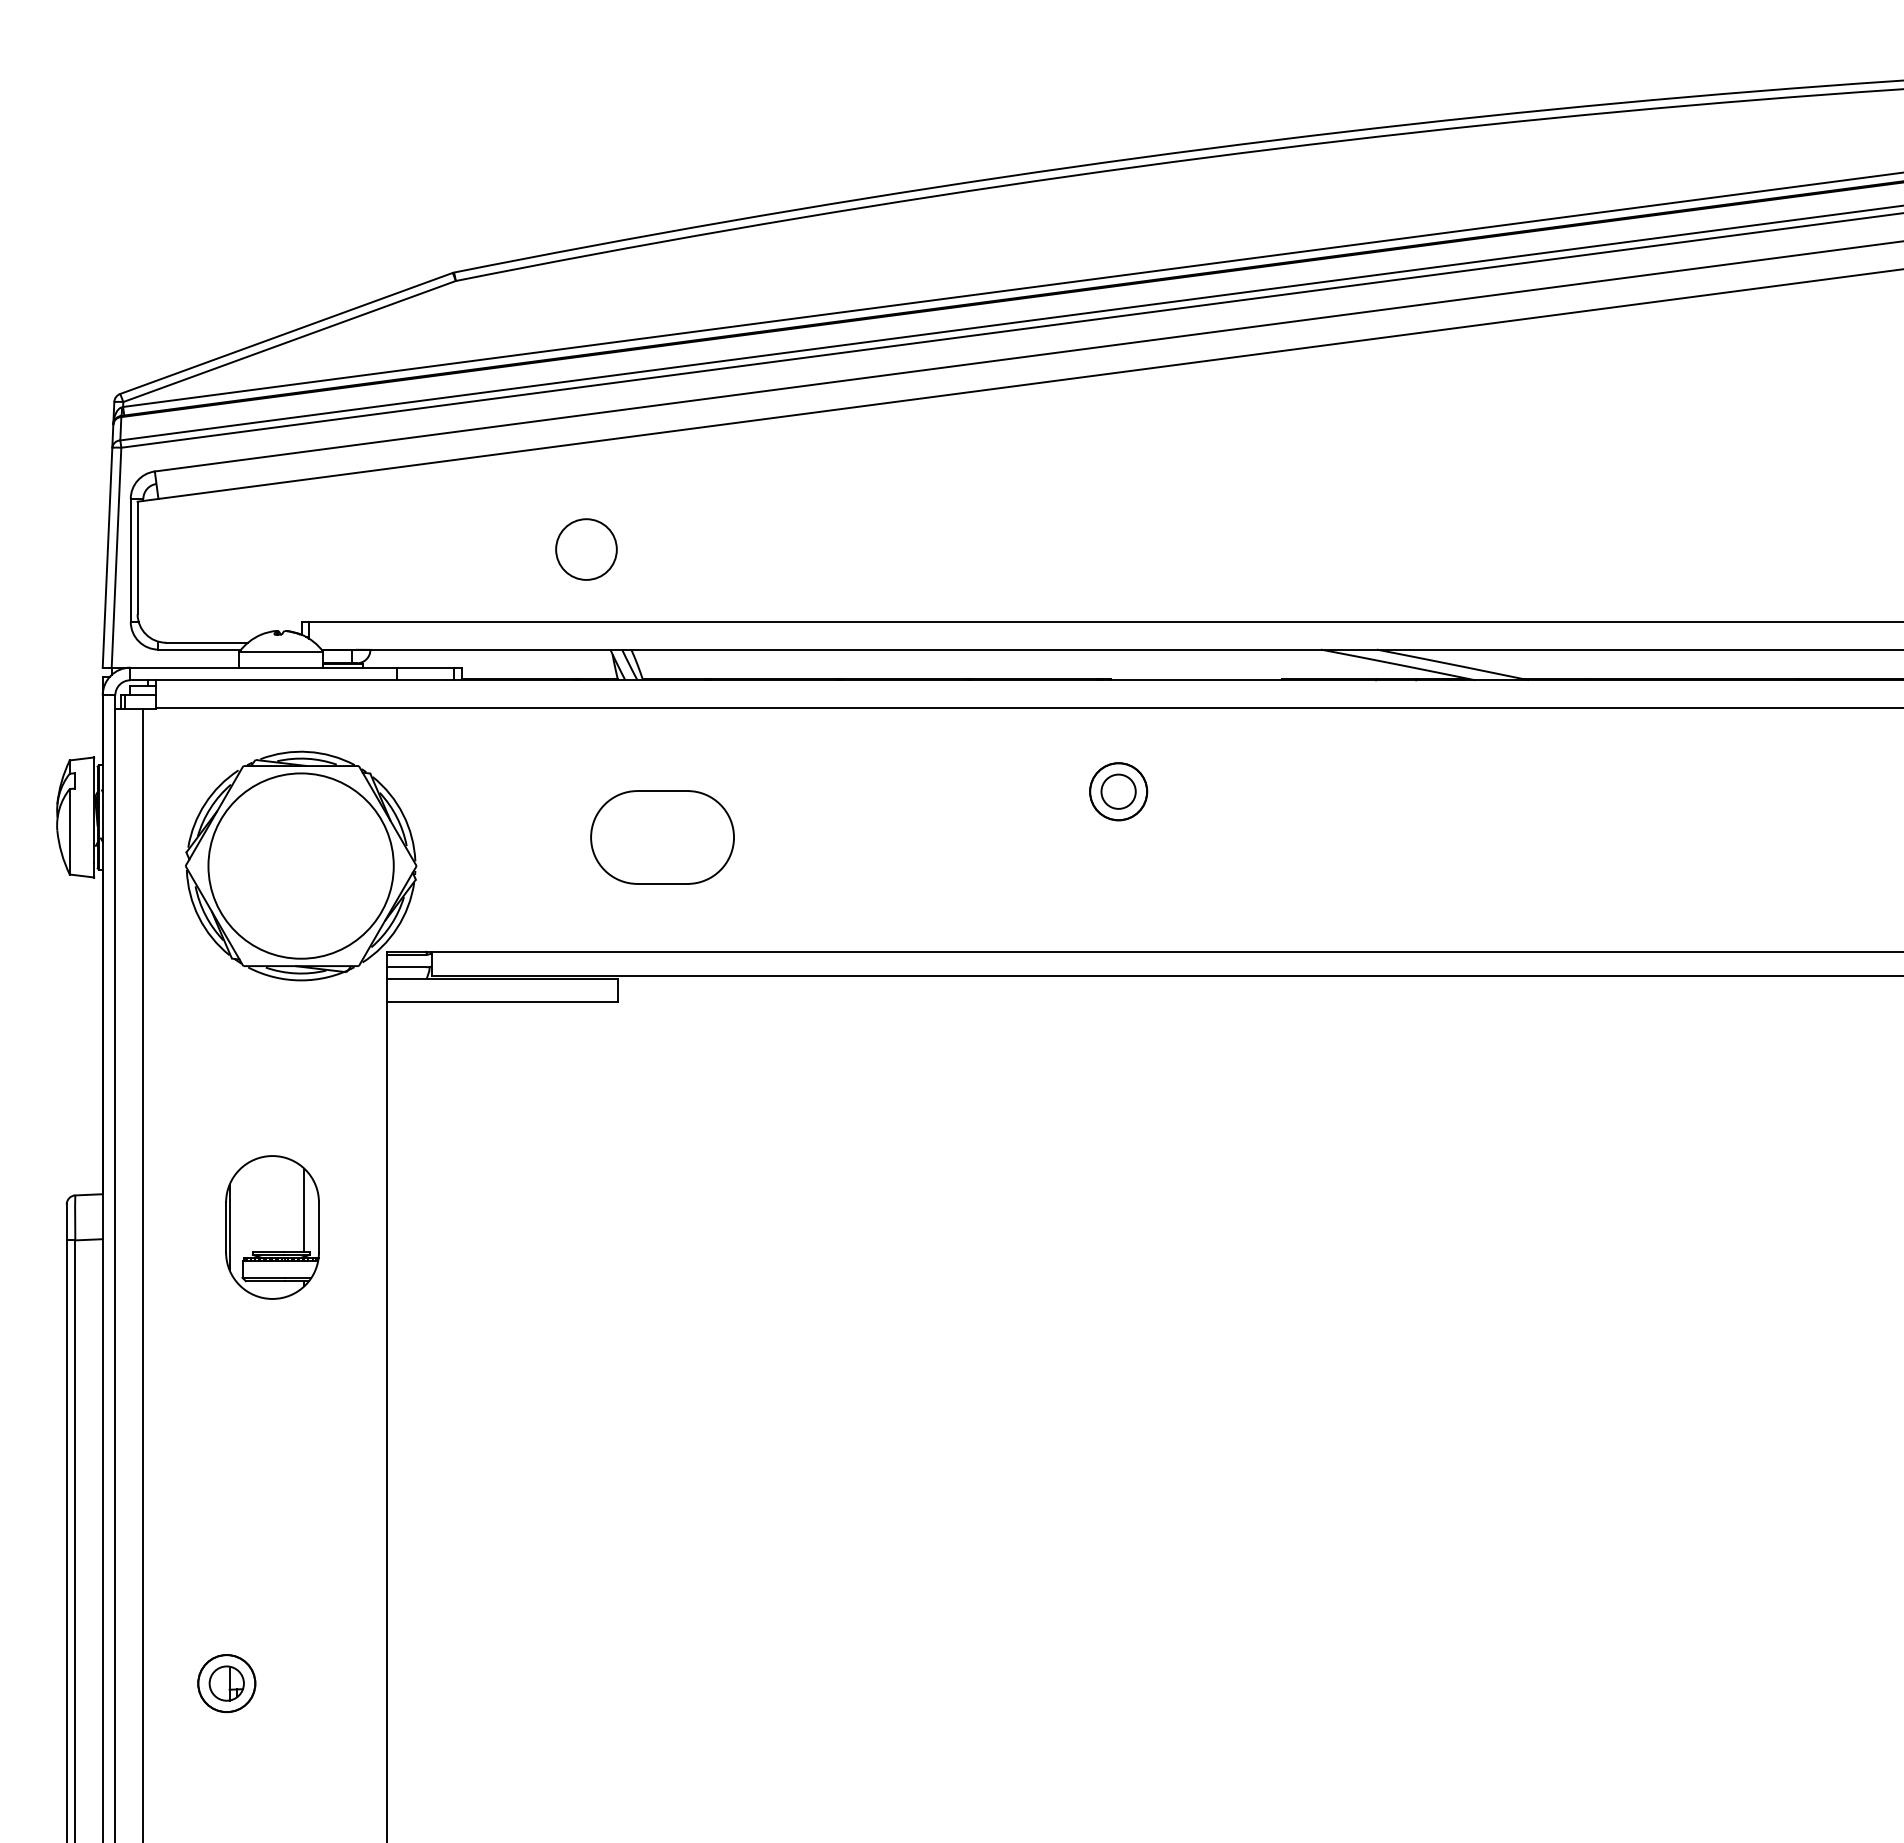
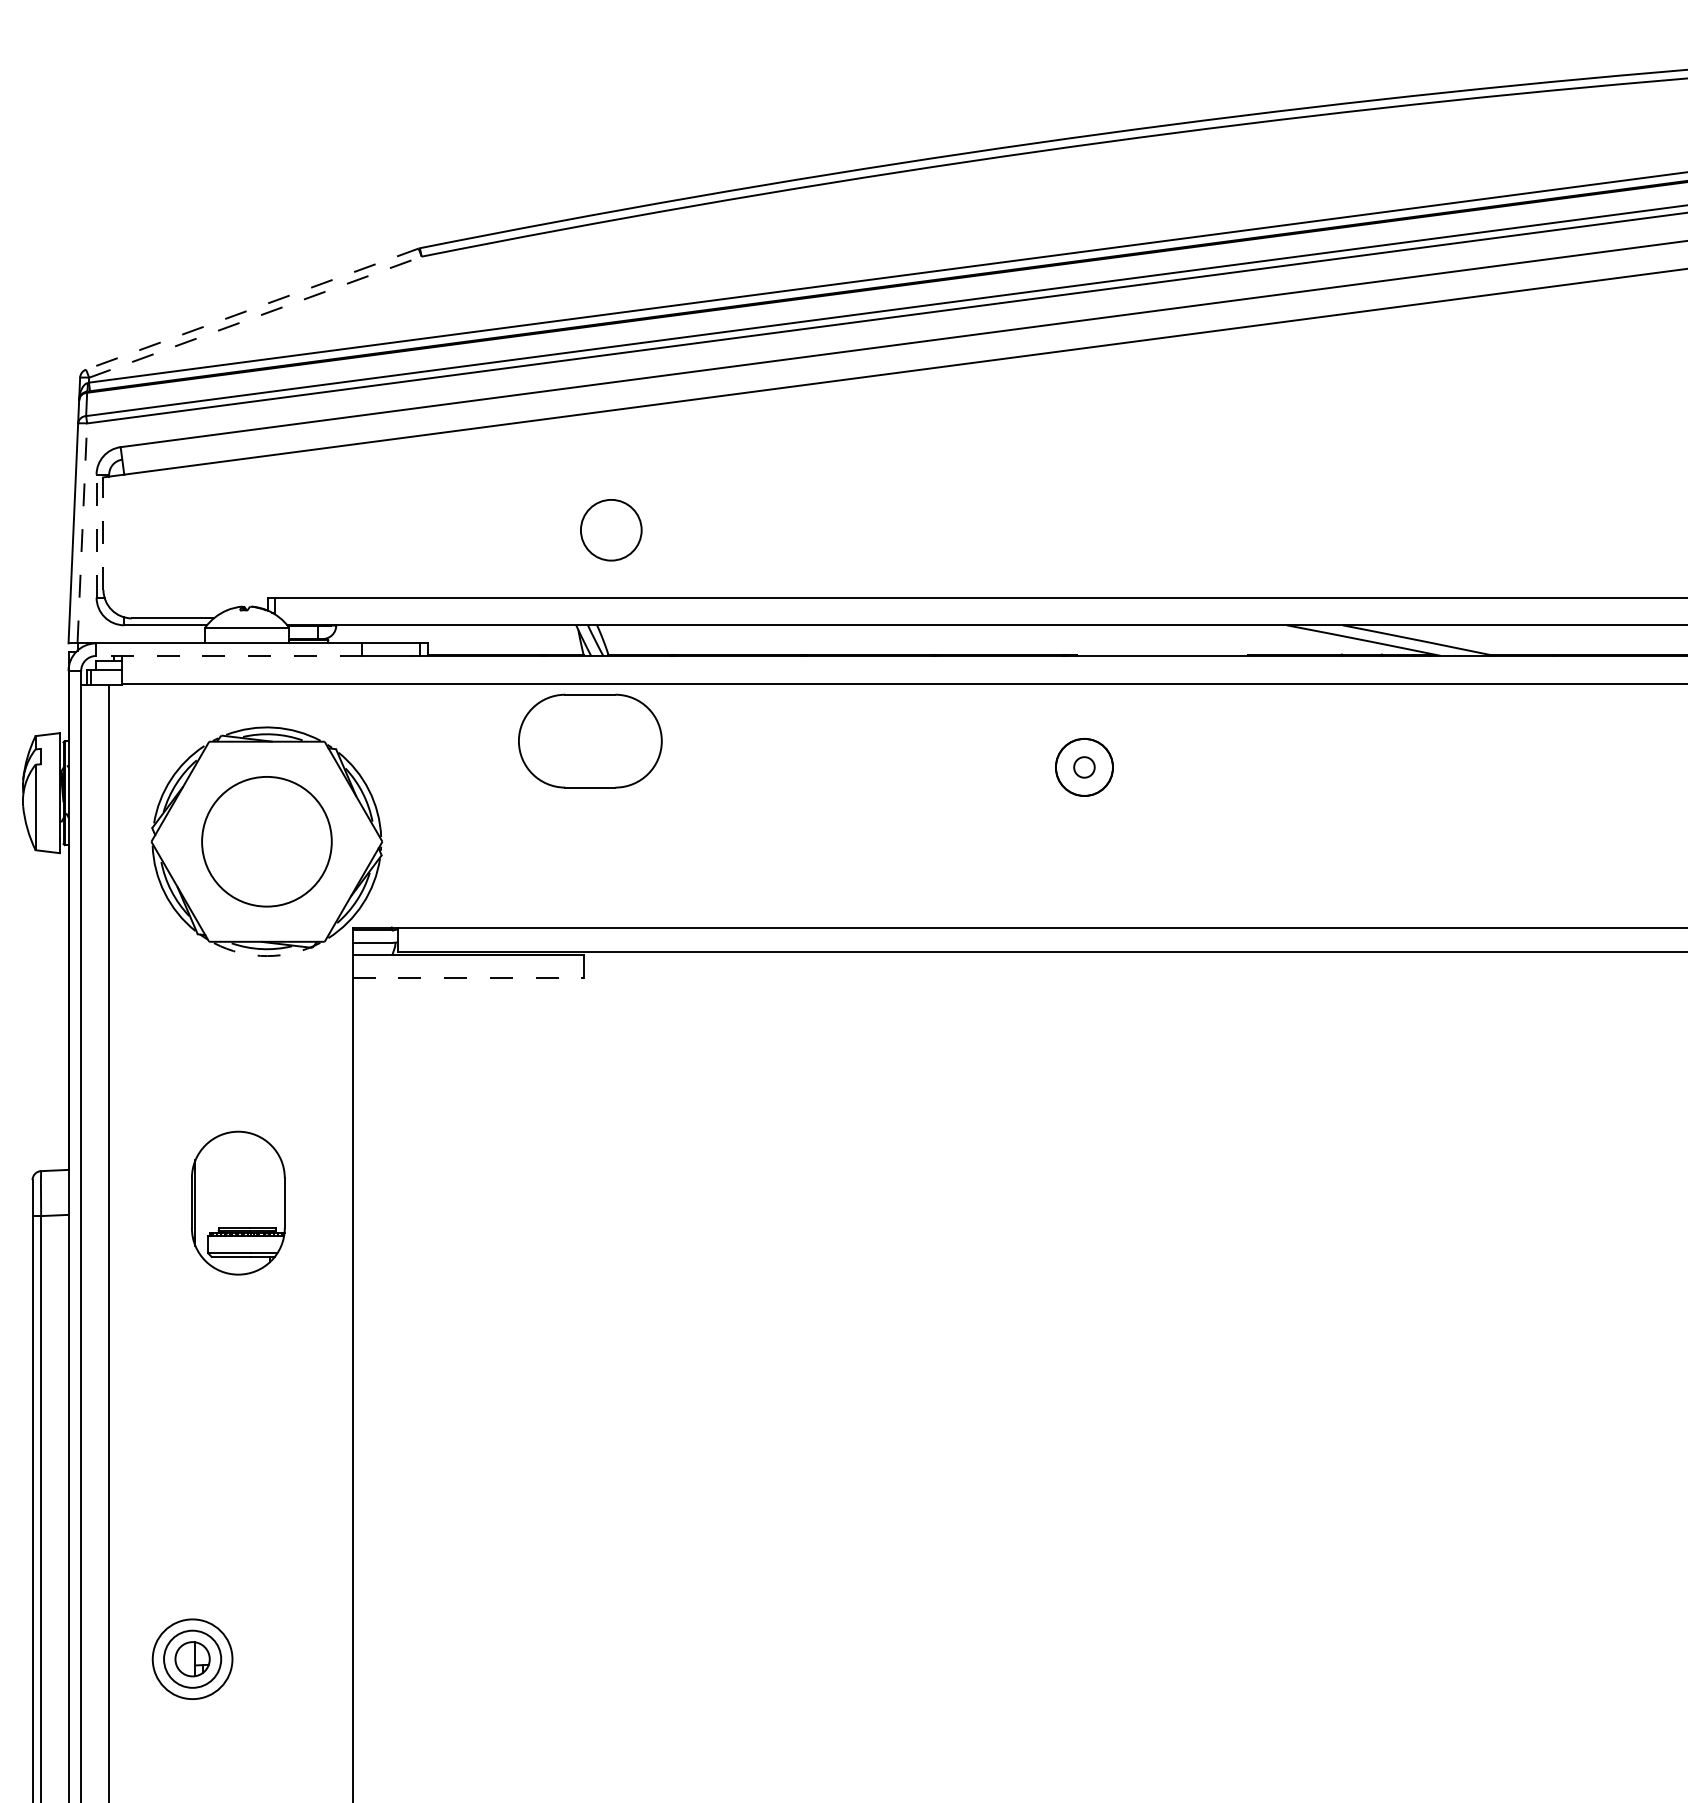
line: (286, 333) -> (252, 309), solid -> dashed
line: (289, 341) -> (255, 317), solid -> dashed
circle: (586, 549) -> (611, 530), moved
line: (116, 557) -> (82, 533), solid -> dashed
line: (137, 557) -> (103, 533), solid -> dashed
line: (130, 559) -> (96, 535), solid -> dashed
line: (263, 680) -> (229, 656), solid -> dashed
circle: (1118, 791) -> (1084, 767), size x0.6
part: (662, 837) -> (590, 741), moved
circle: (300, 865) -> (266, 841), size x0.7
arc: (301, 980) -> (267, 956), solid -> dashed
line: (502, 1002) -> (468, 978), solid -> dashed
line: (304, 1209) -> (270, 1185), removed
circle: (226, 1683) -> (192, 1659), size x1.4

